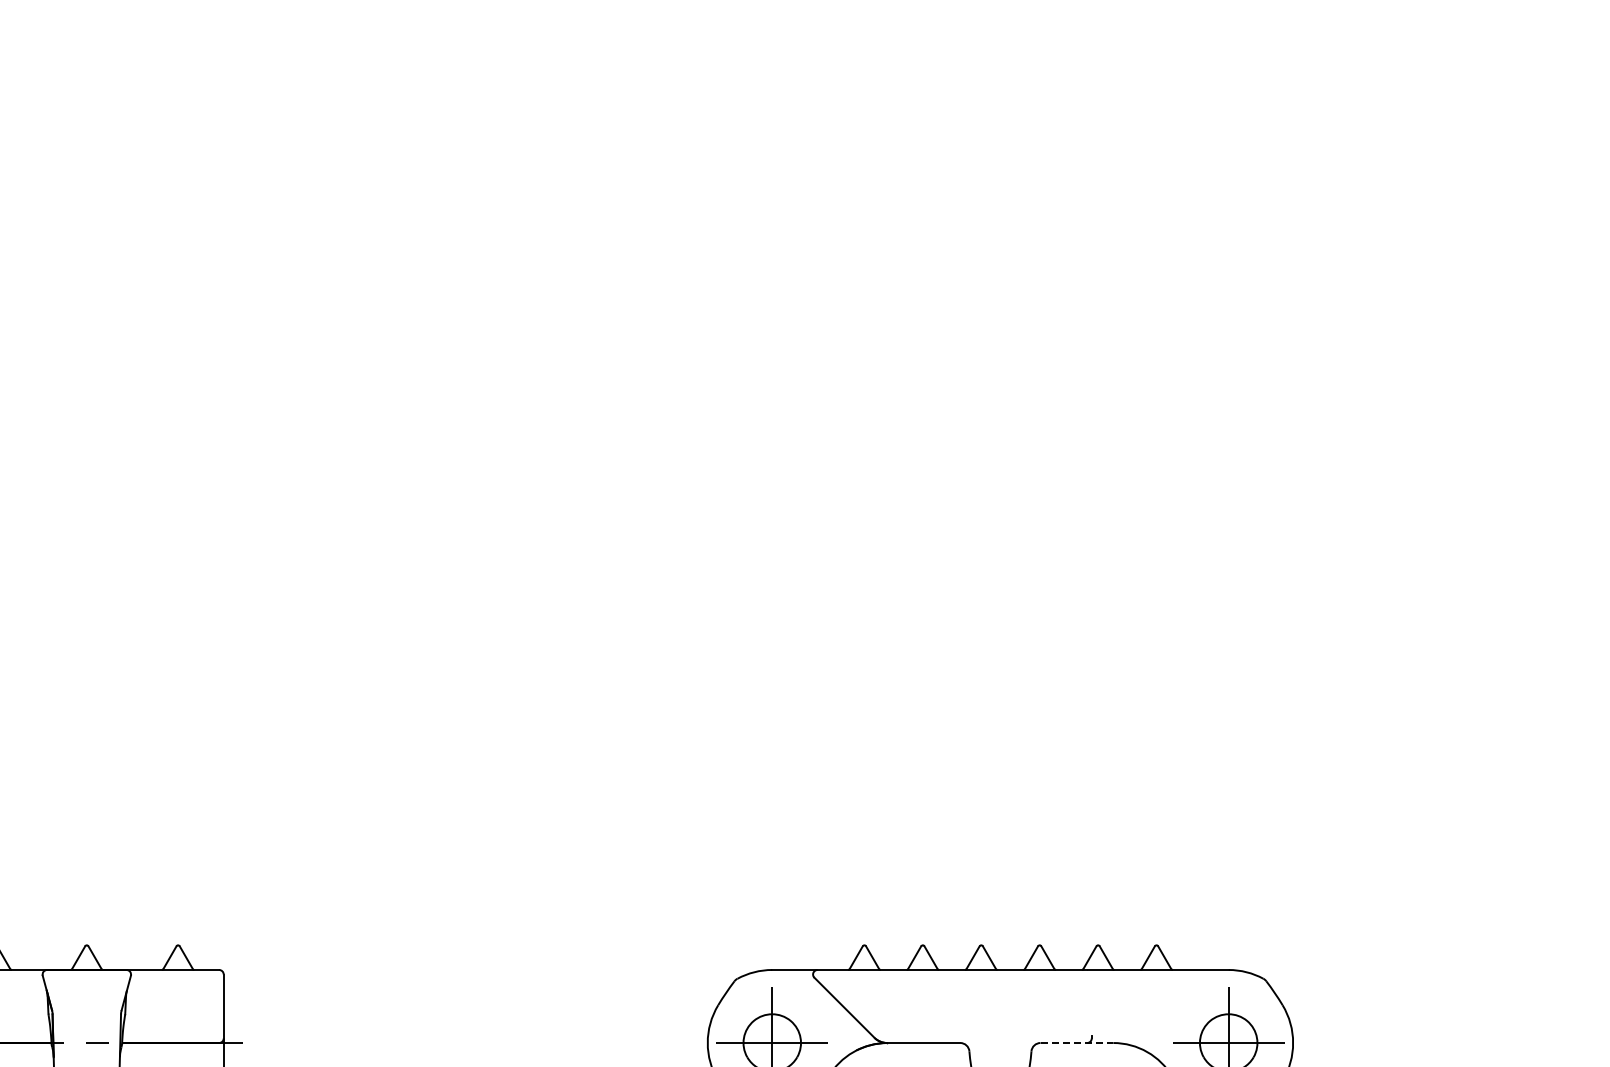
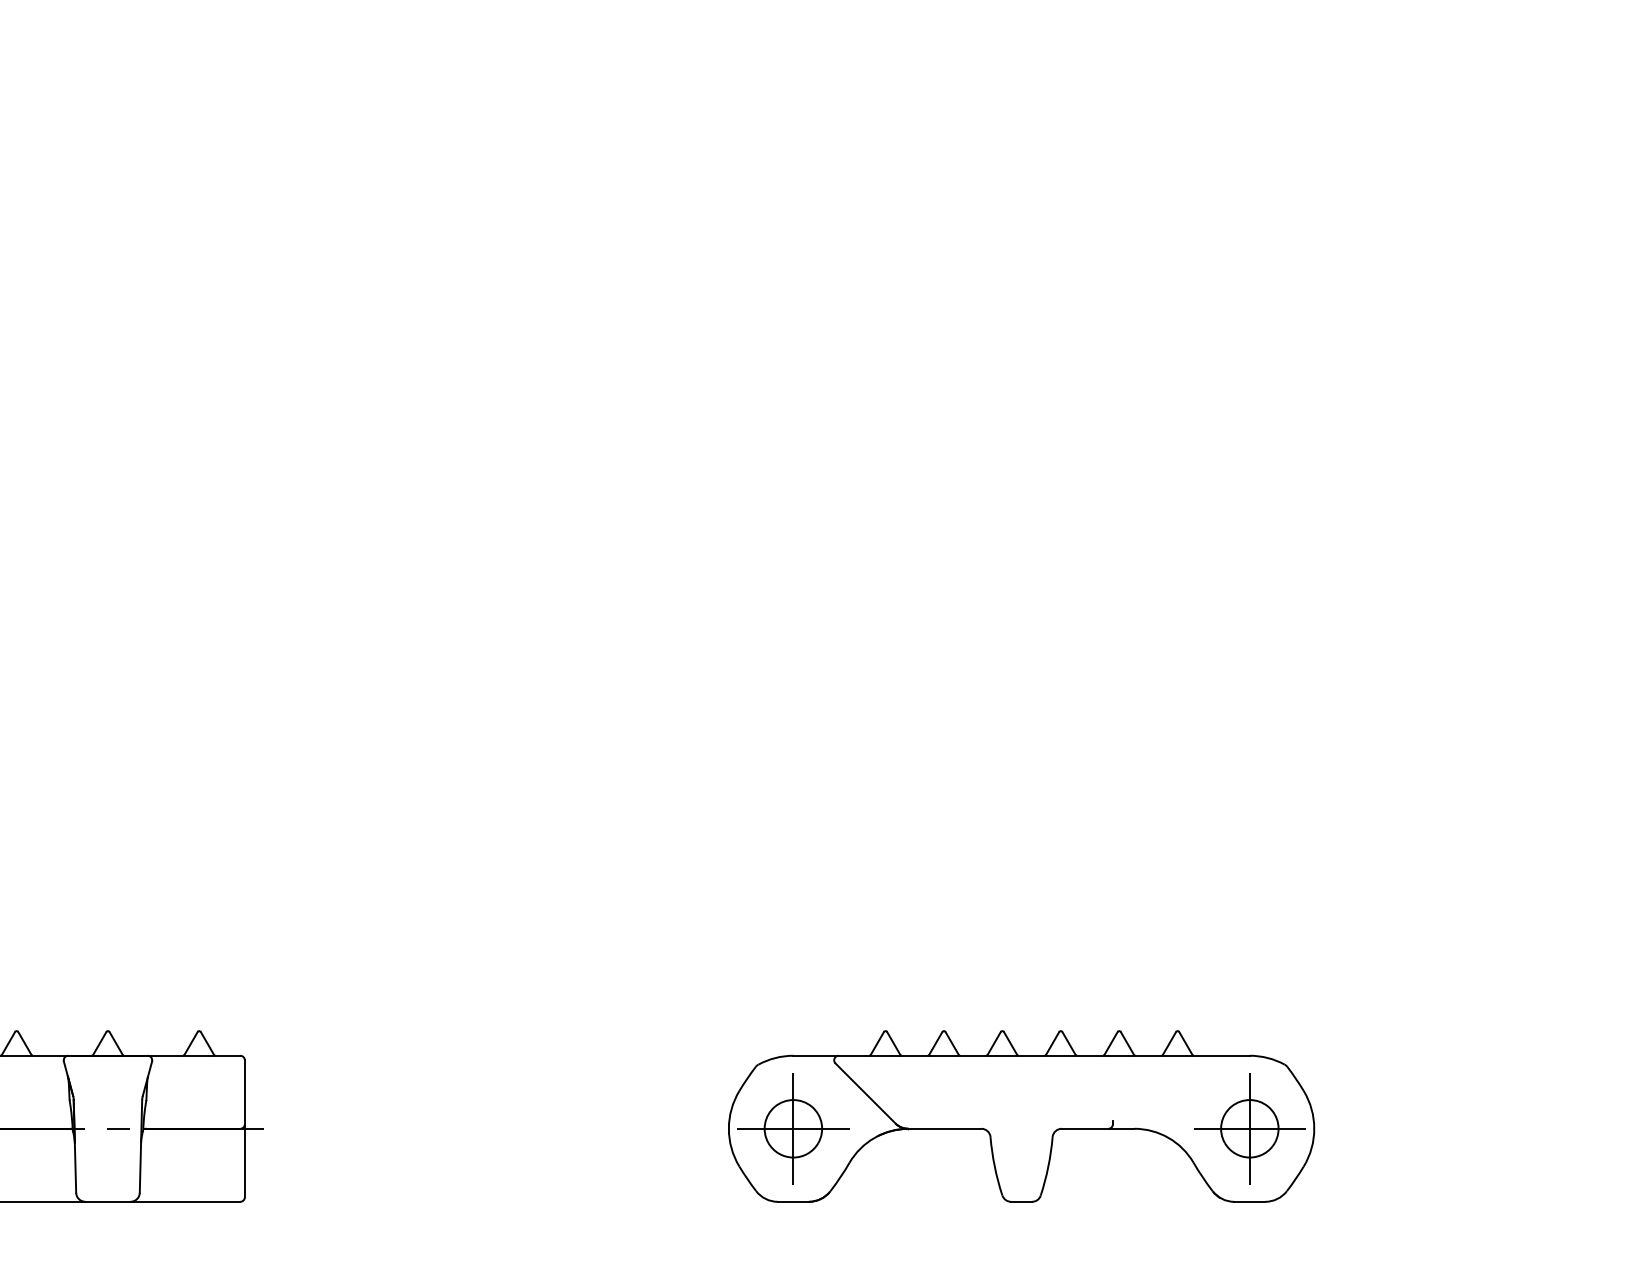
line: (1077, 1042) -> (1098, 1128), dashed -> solid

